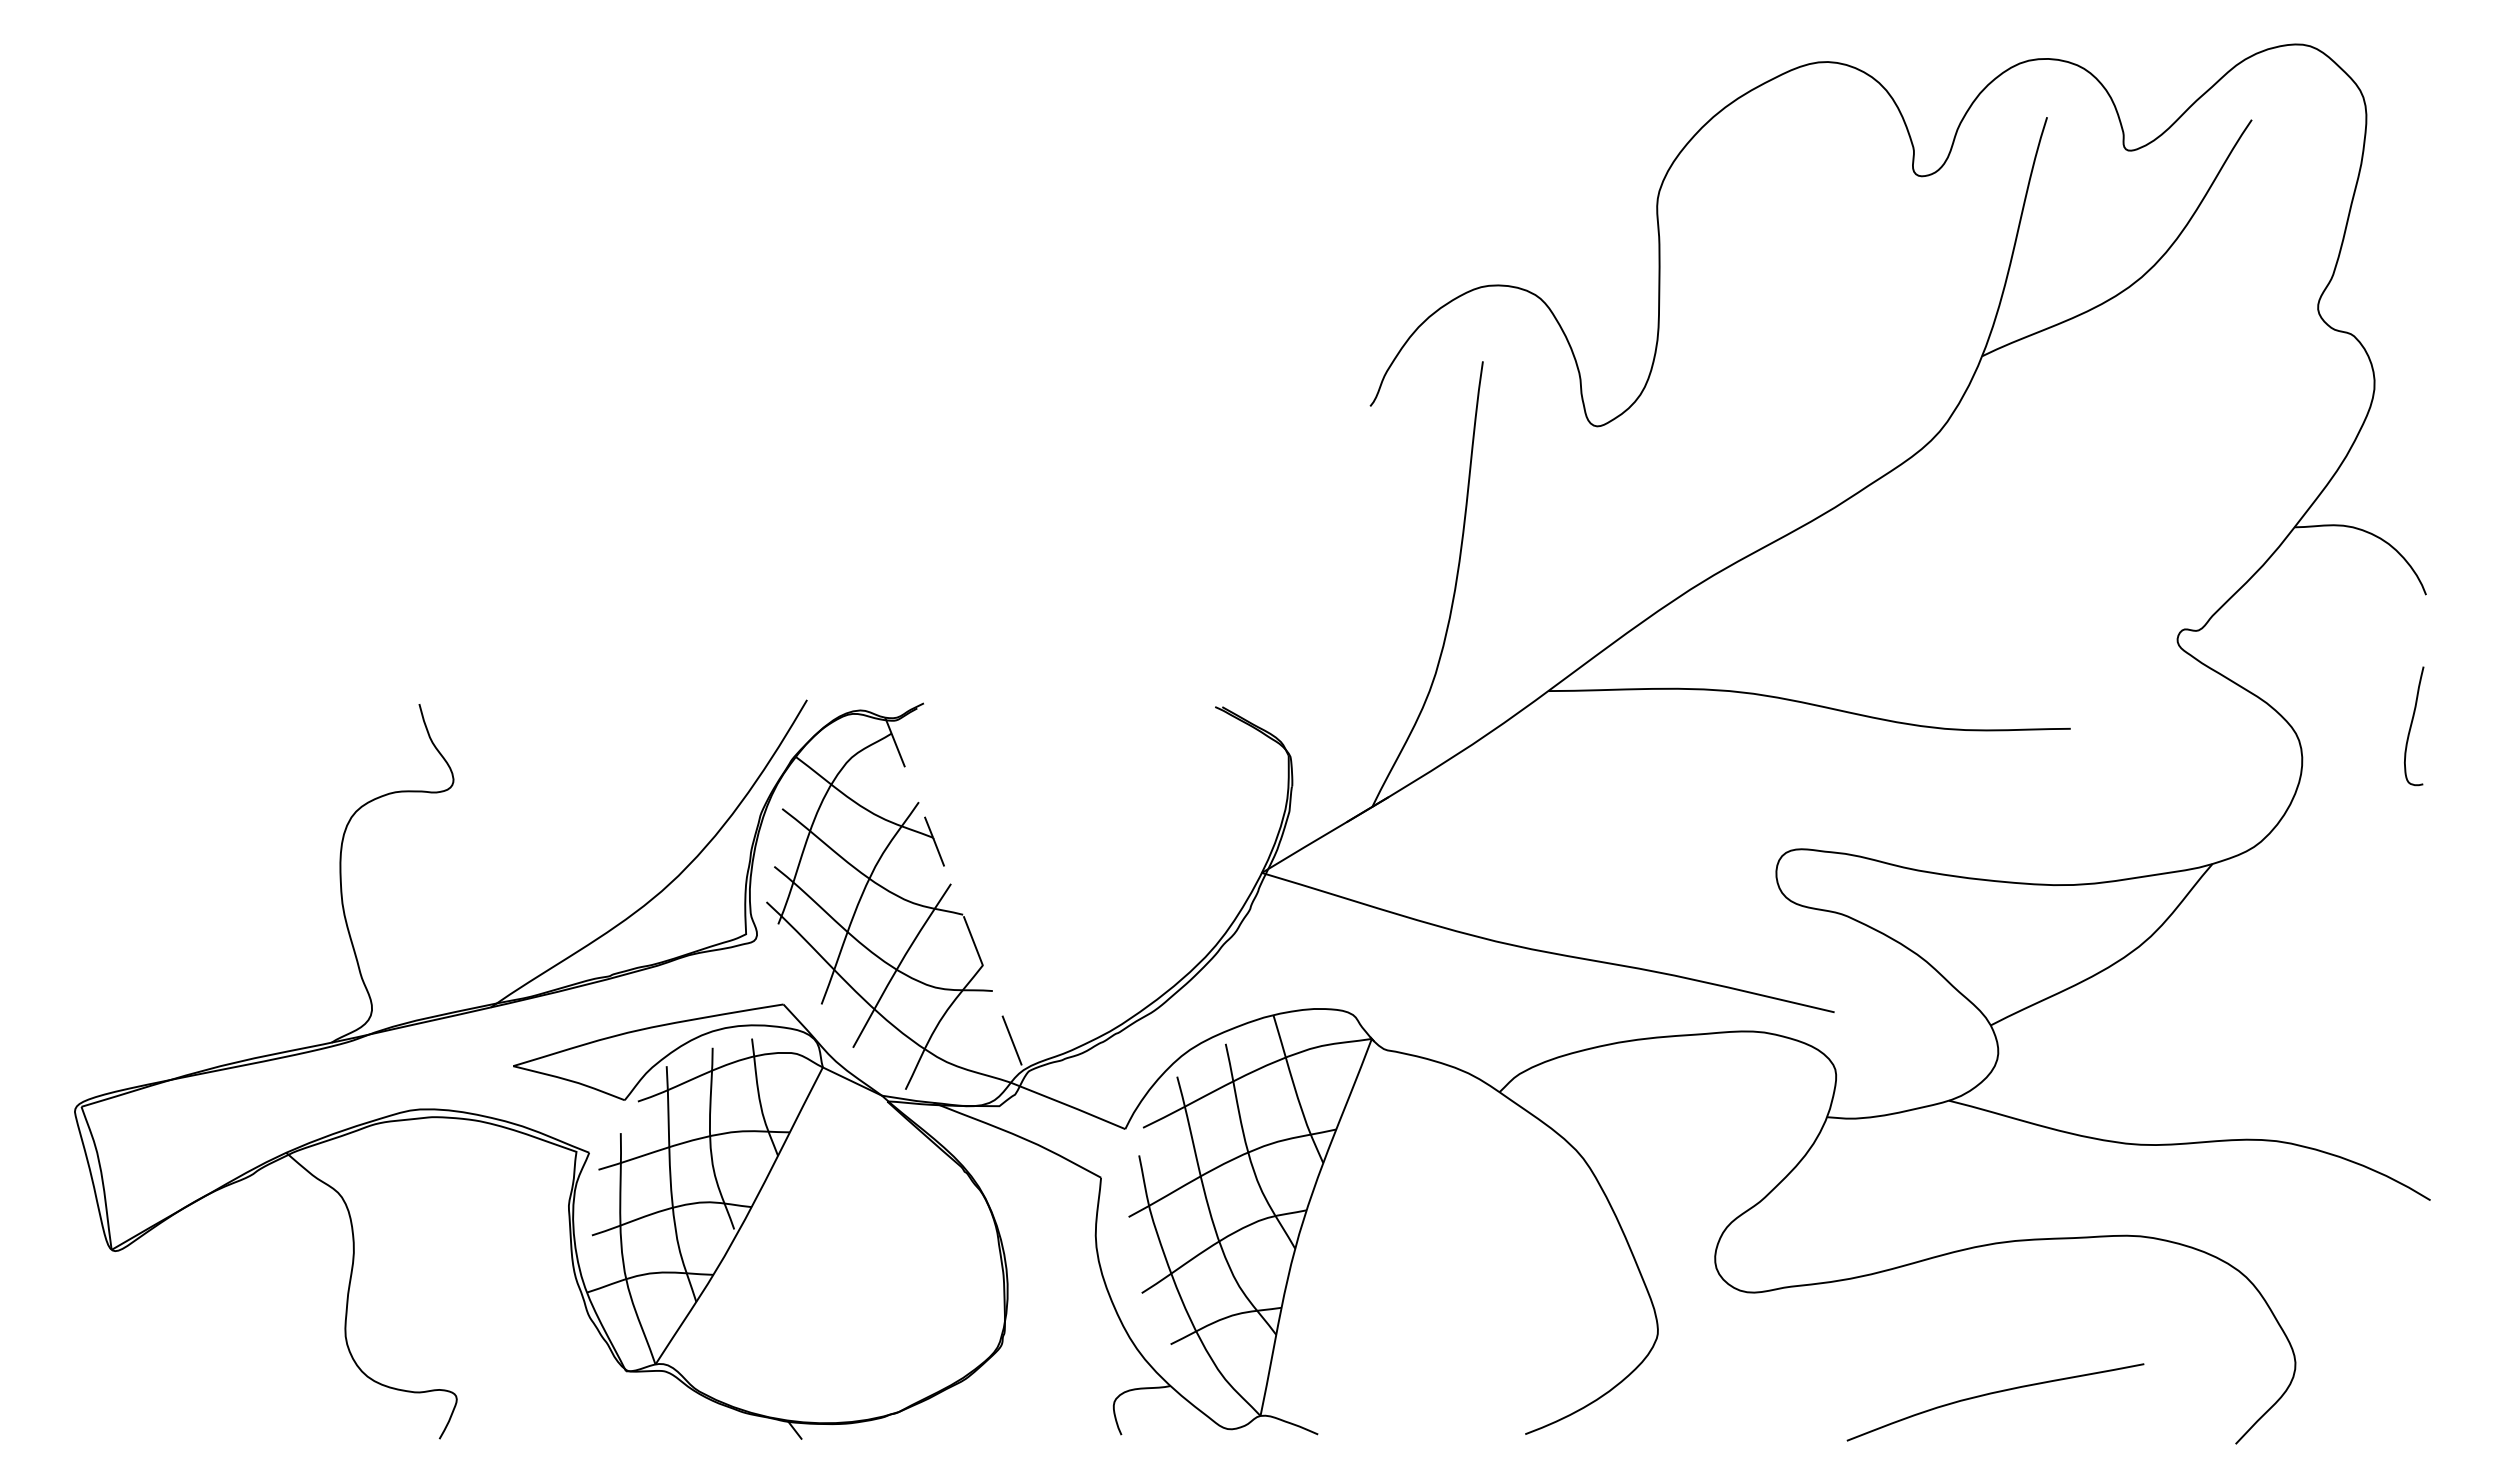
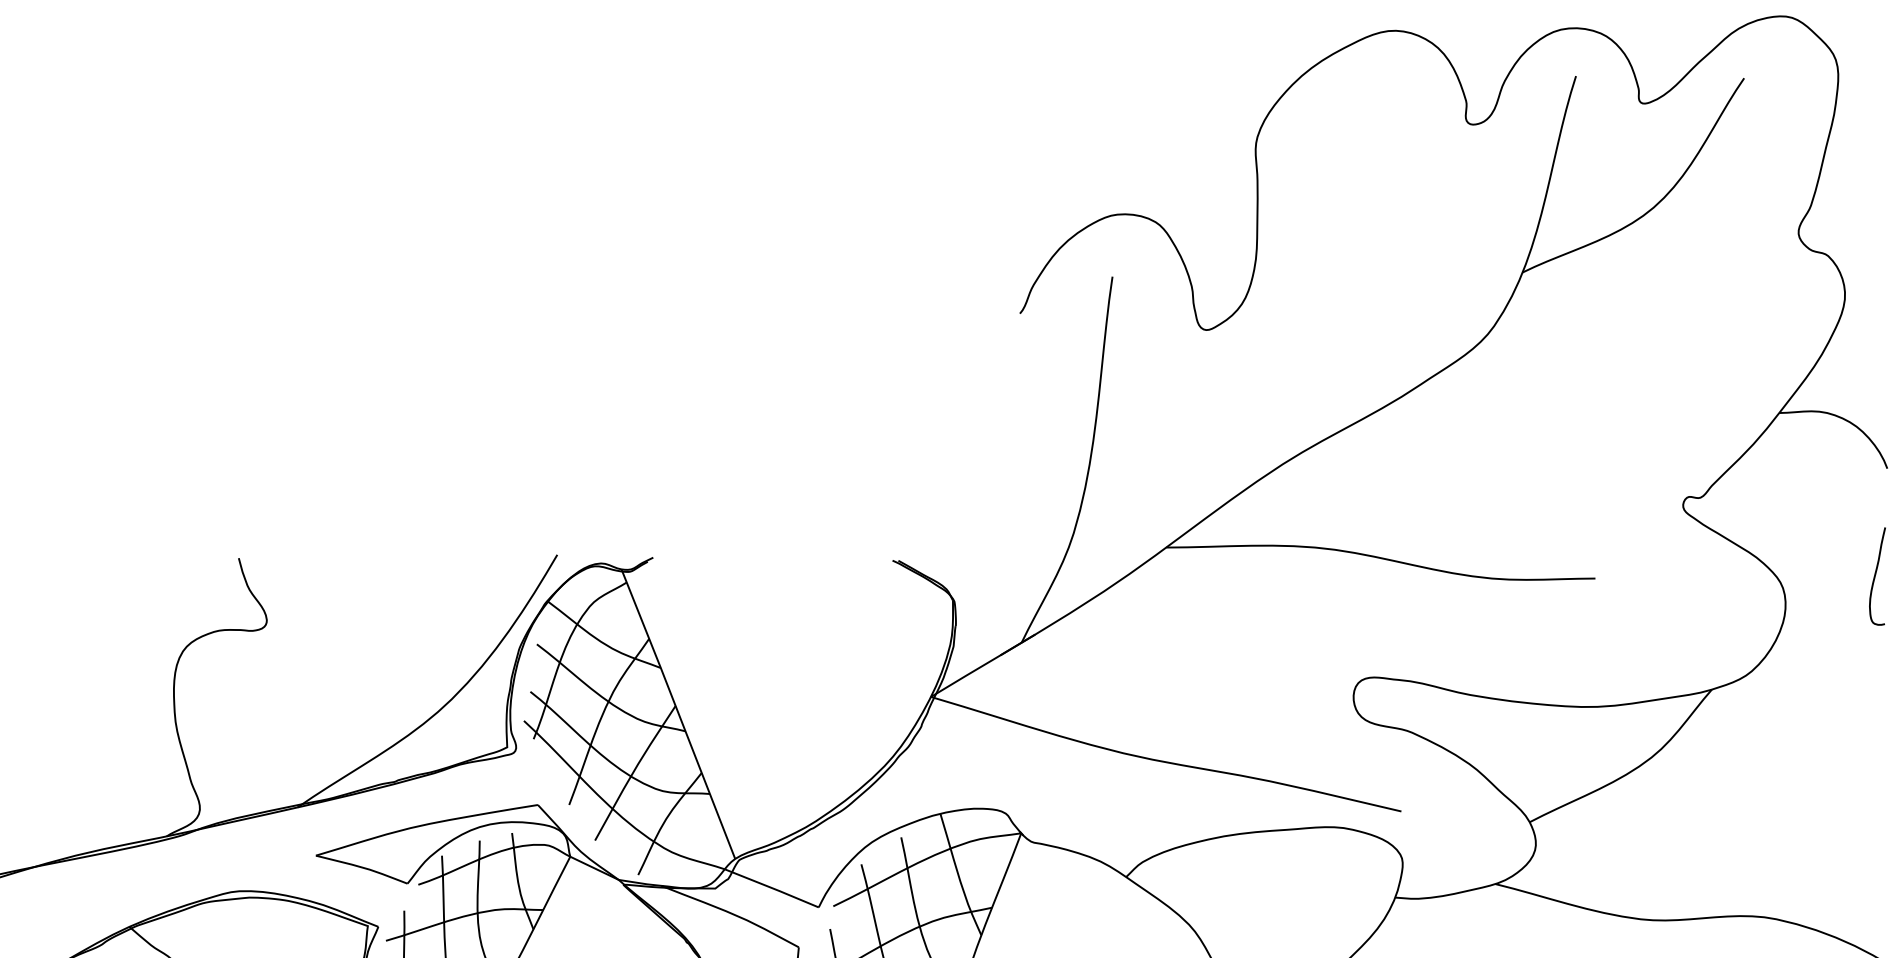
line: (954, 892) -> (678, 713), dashed -> solid

